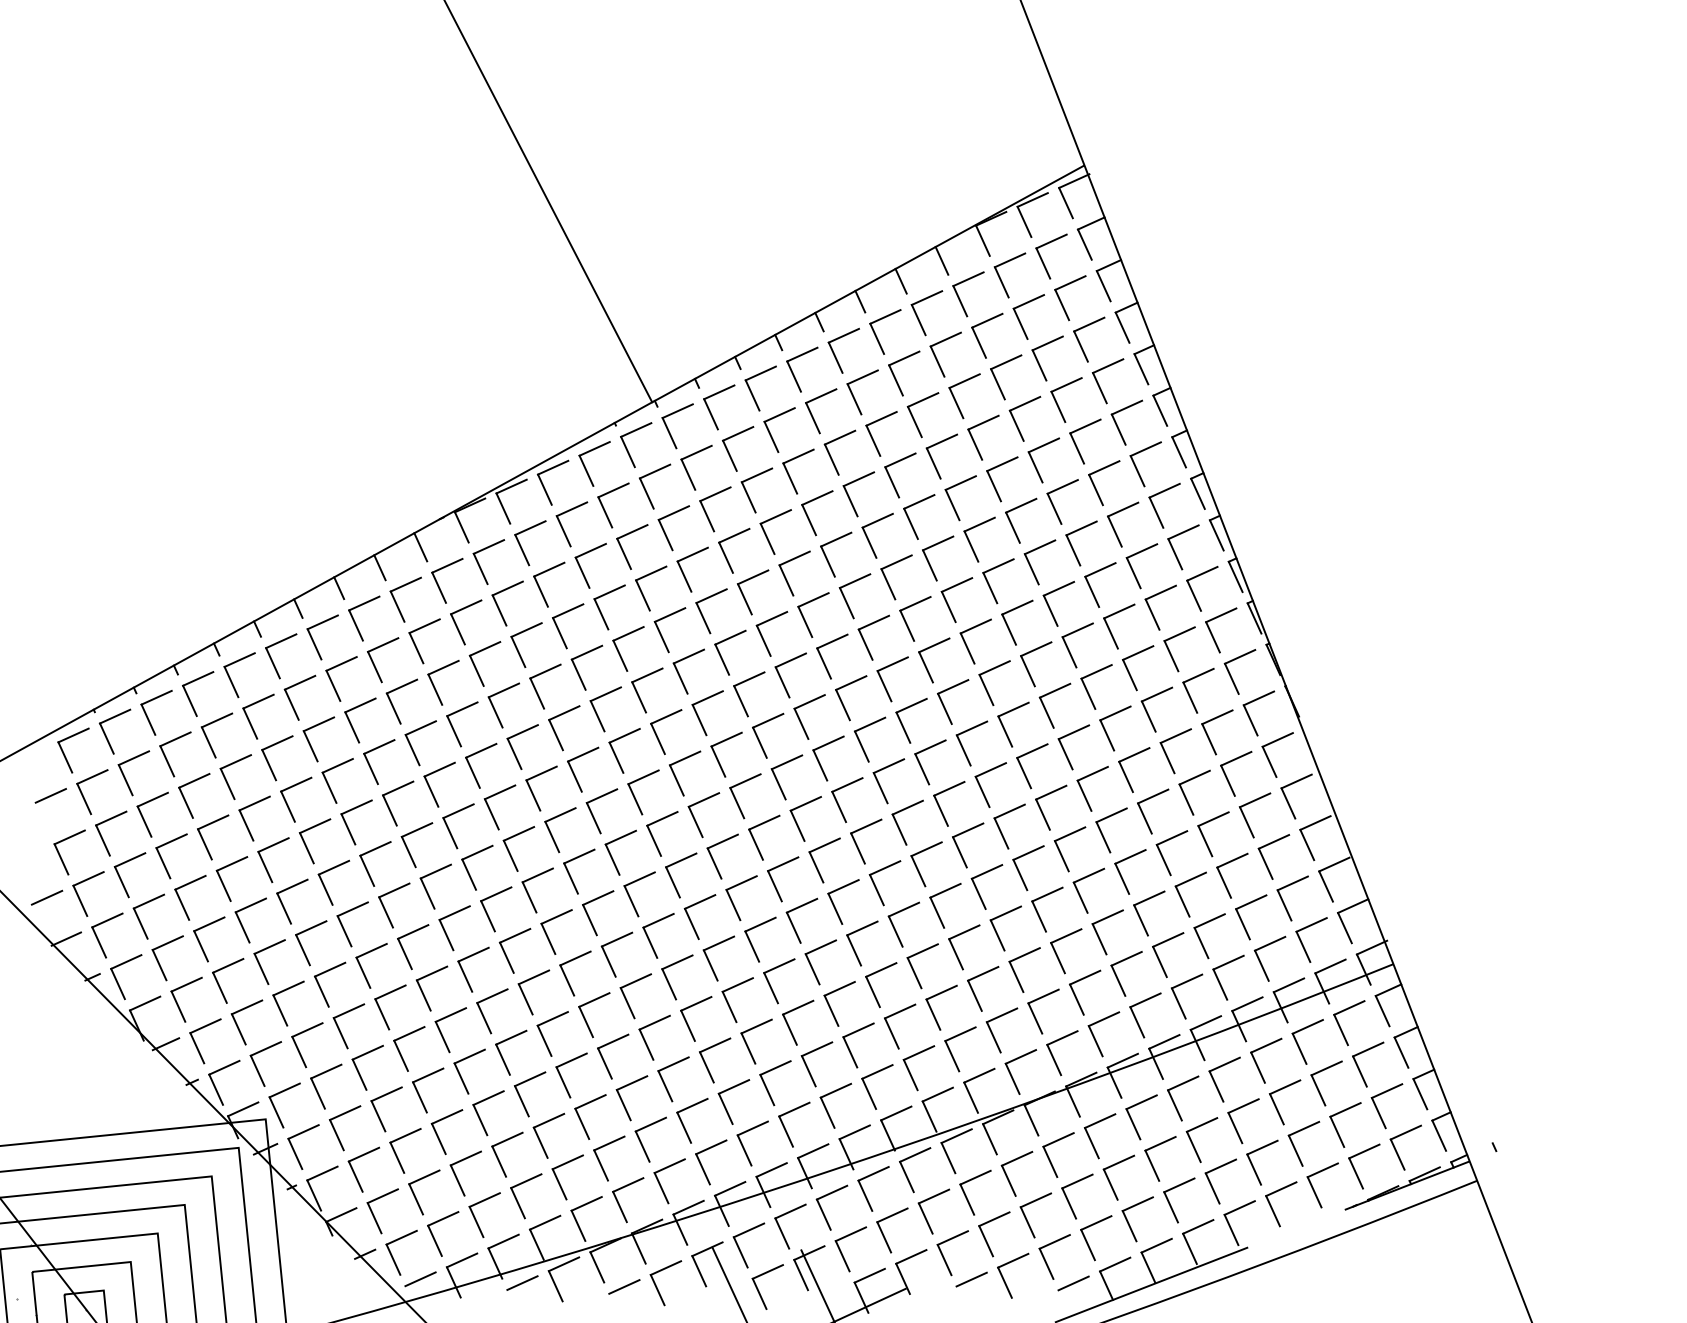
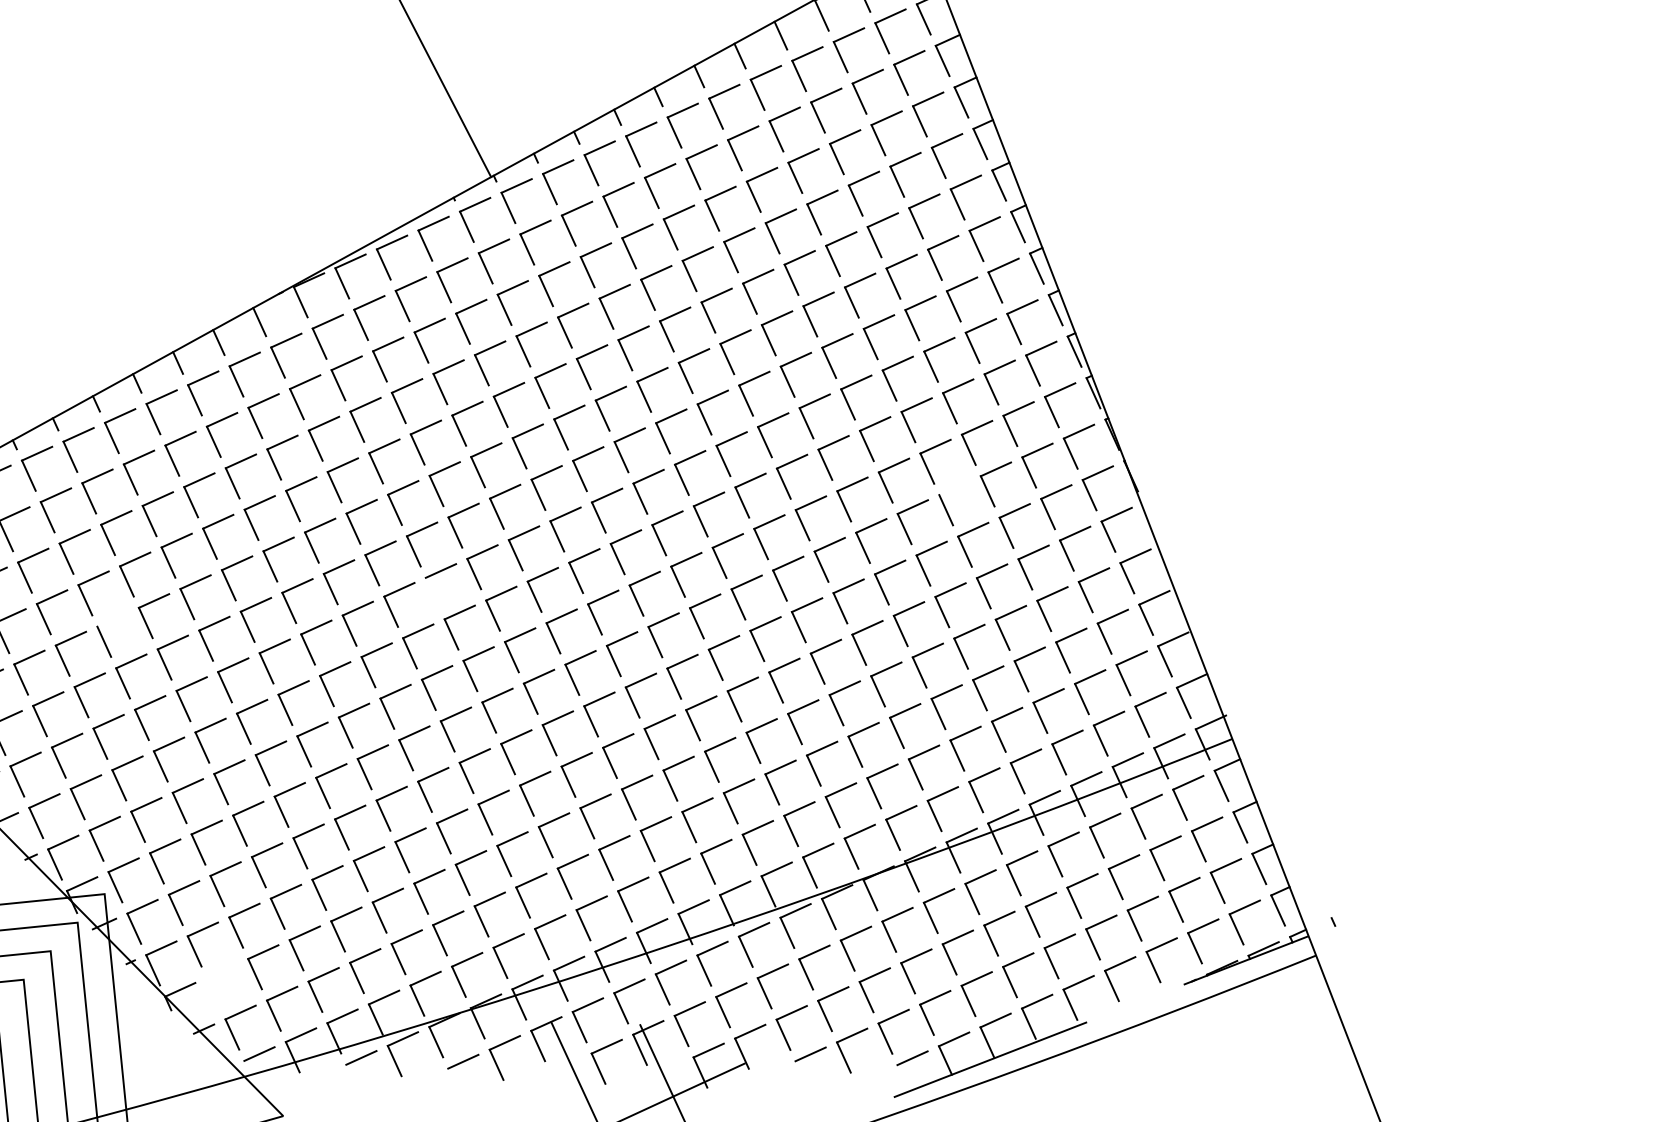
line: (1115, 713) -> (954, 488), removed
line: (593, 818) -> (432, 593), removed
line: (273, 844) -> (112, 619), removed
part: (374, 1215) -> (213, 990), removed

